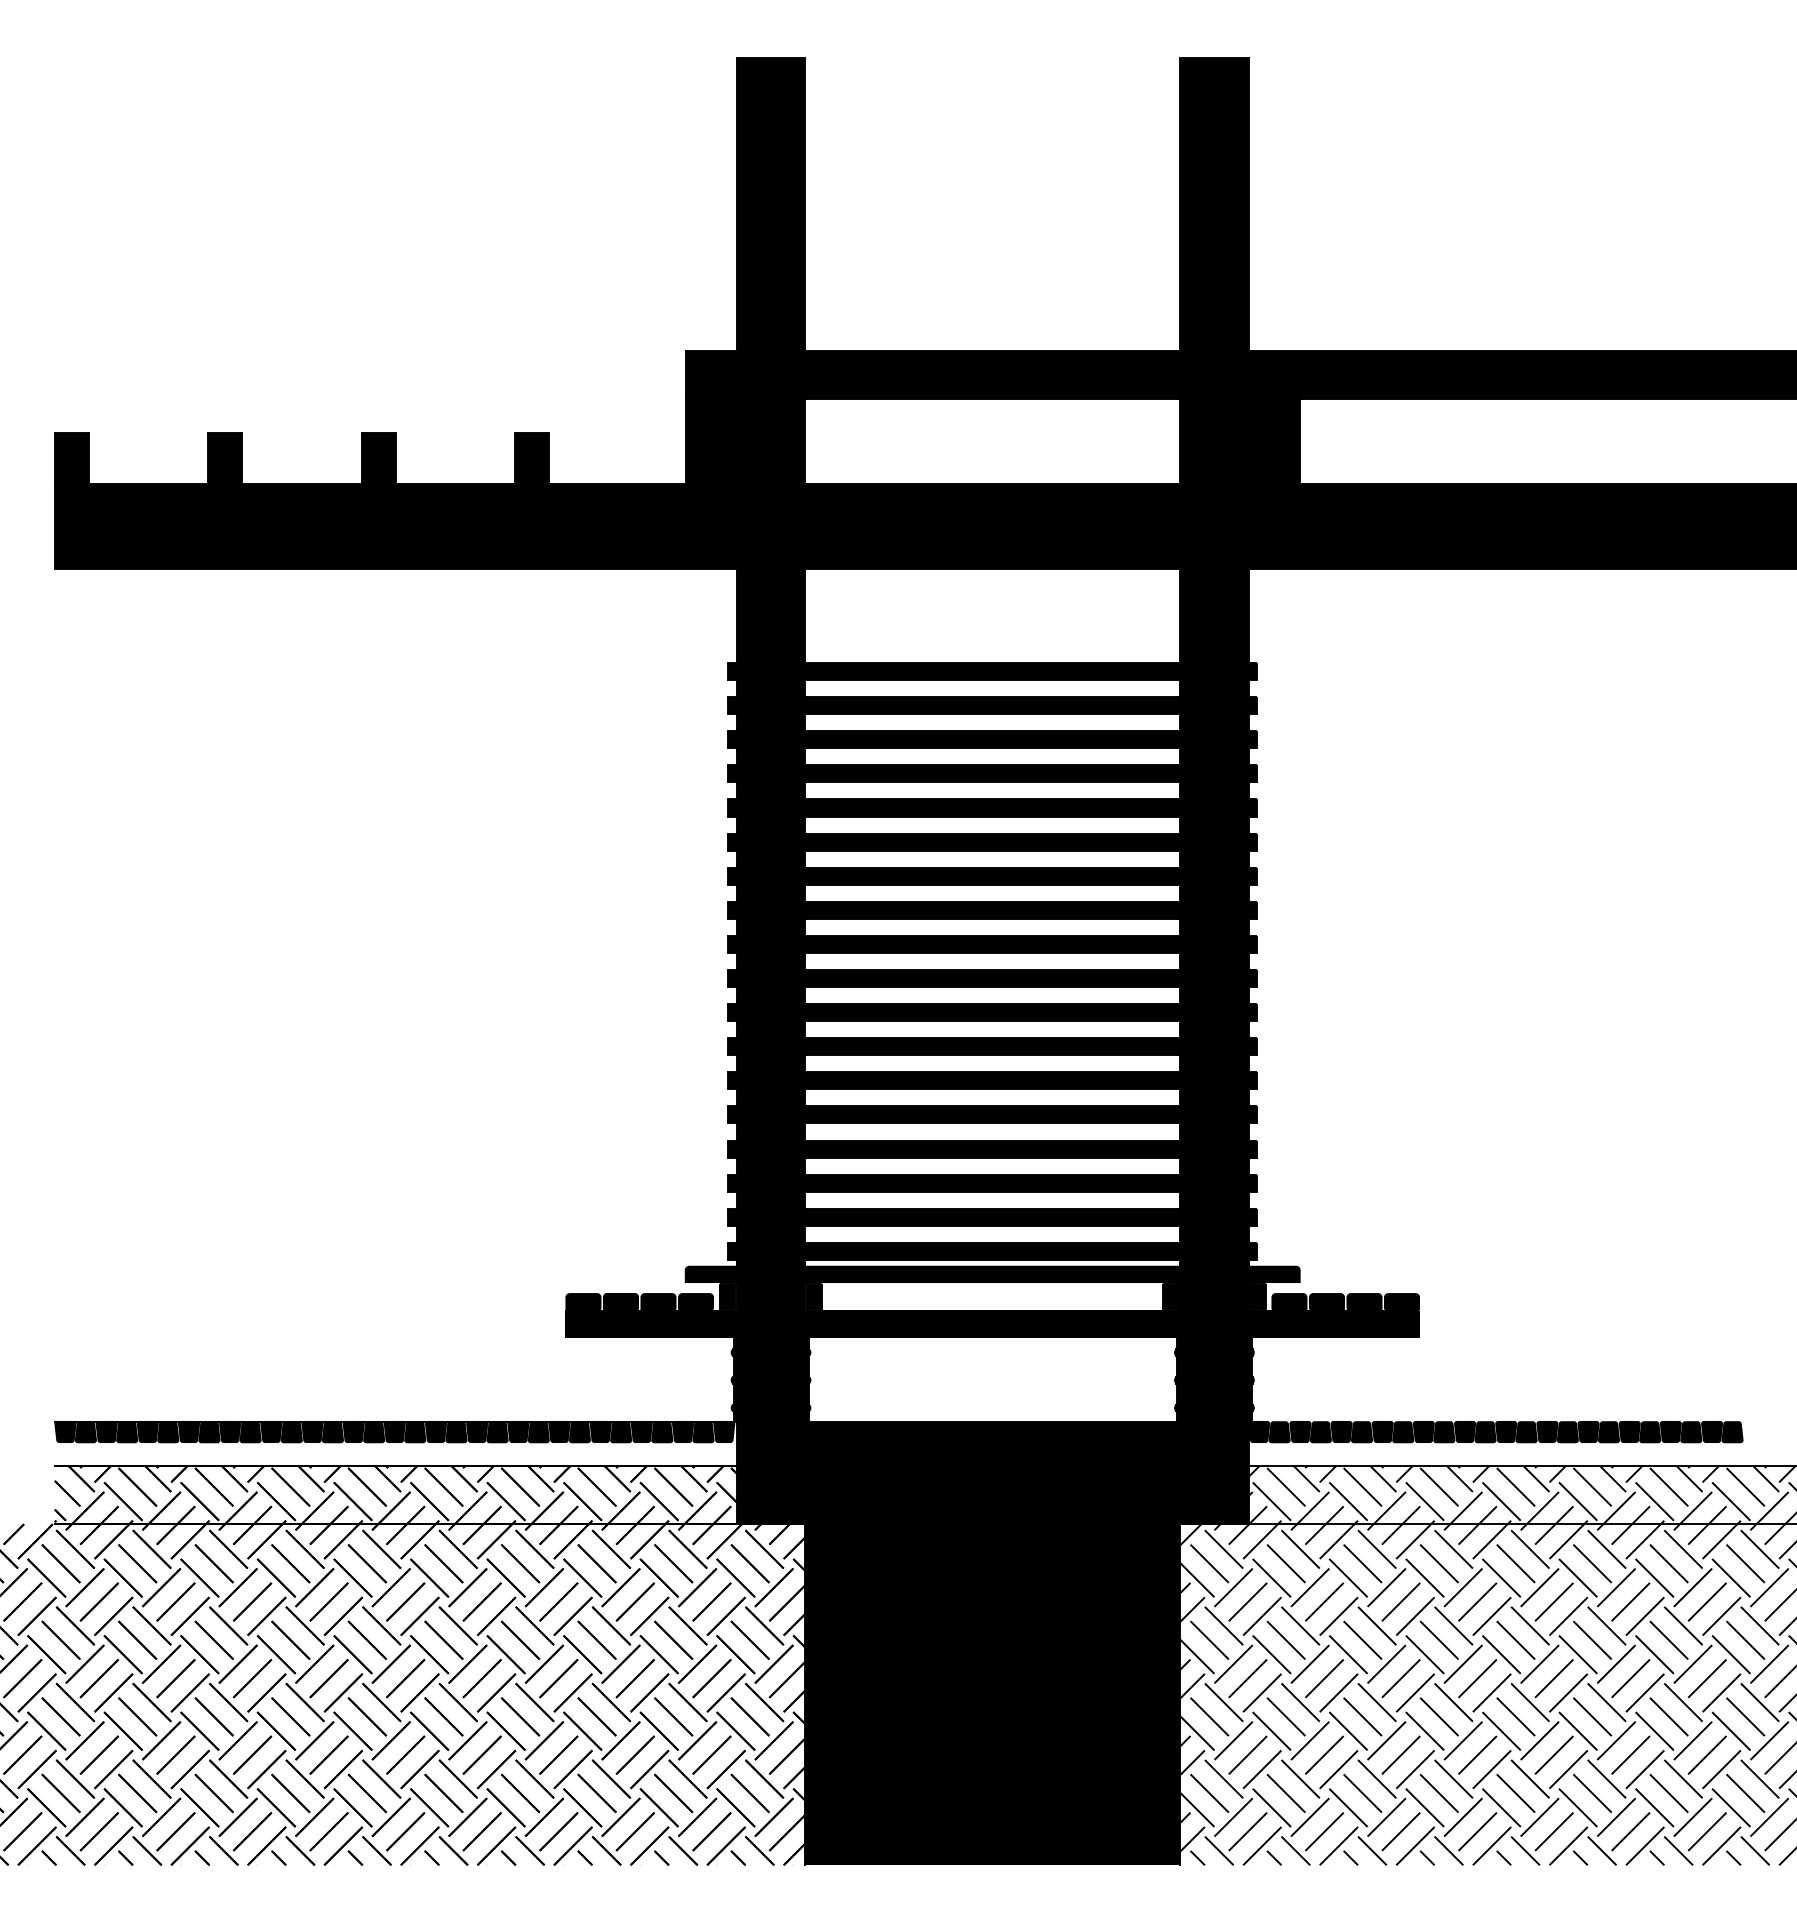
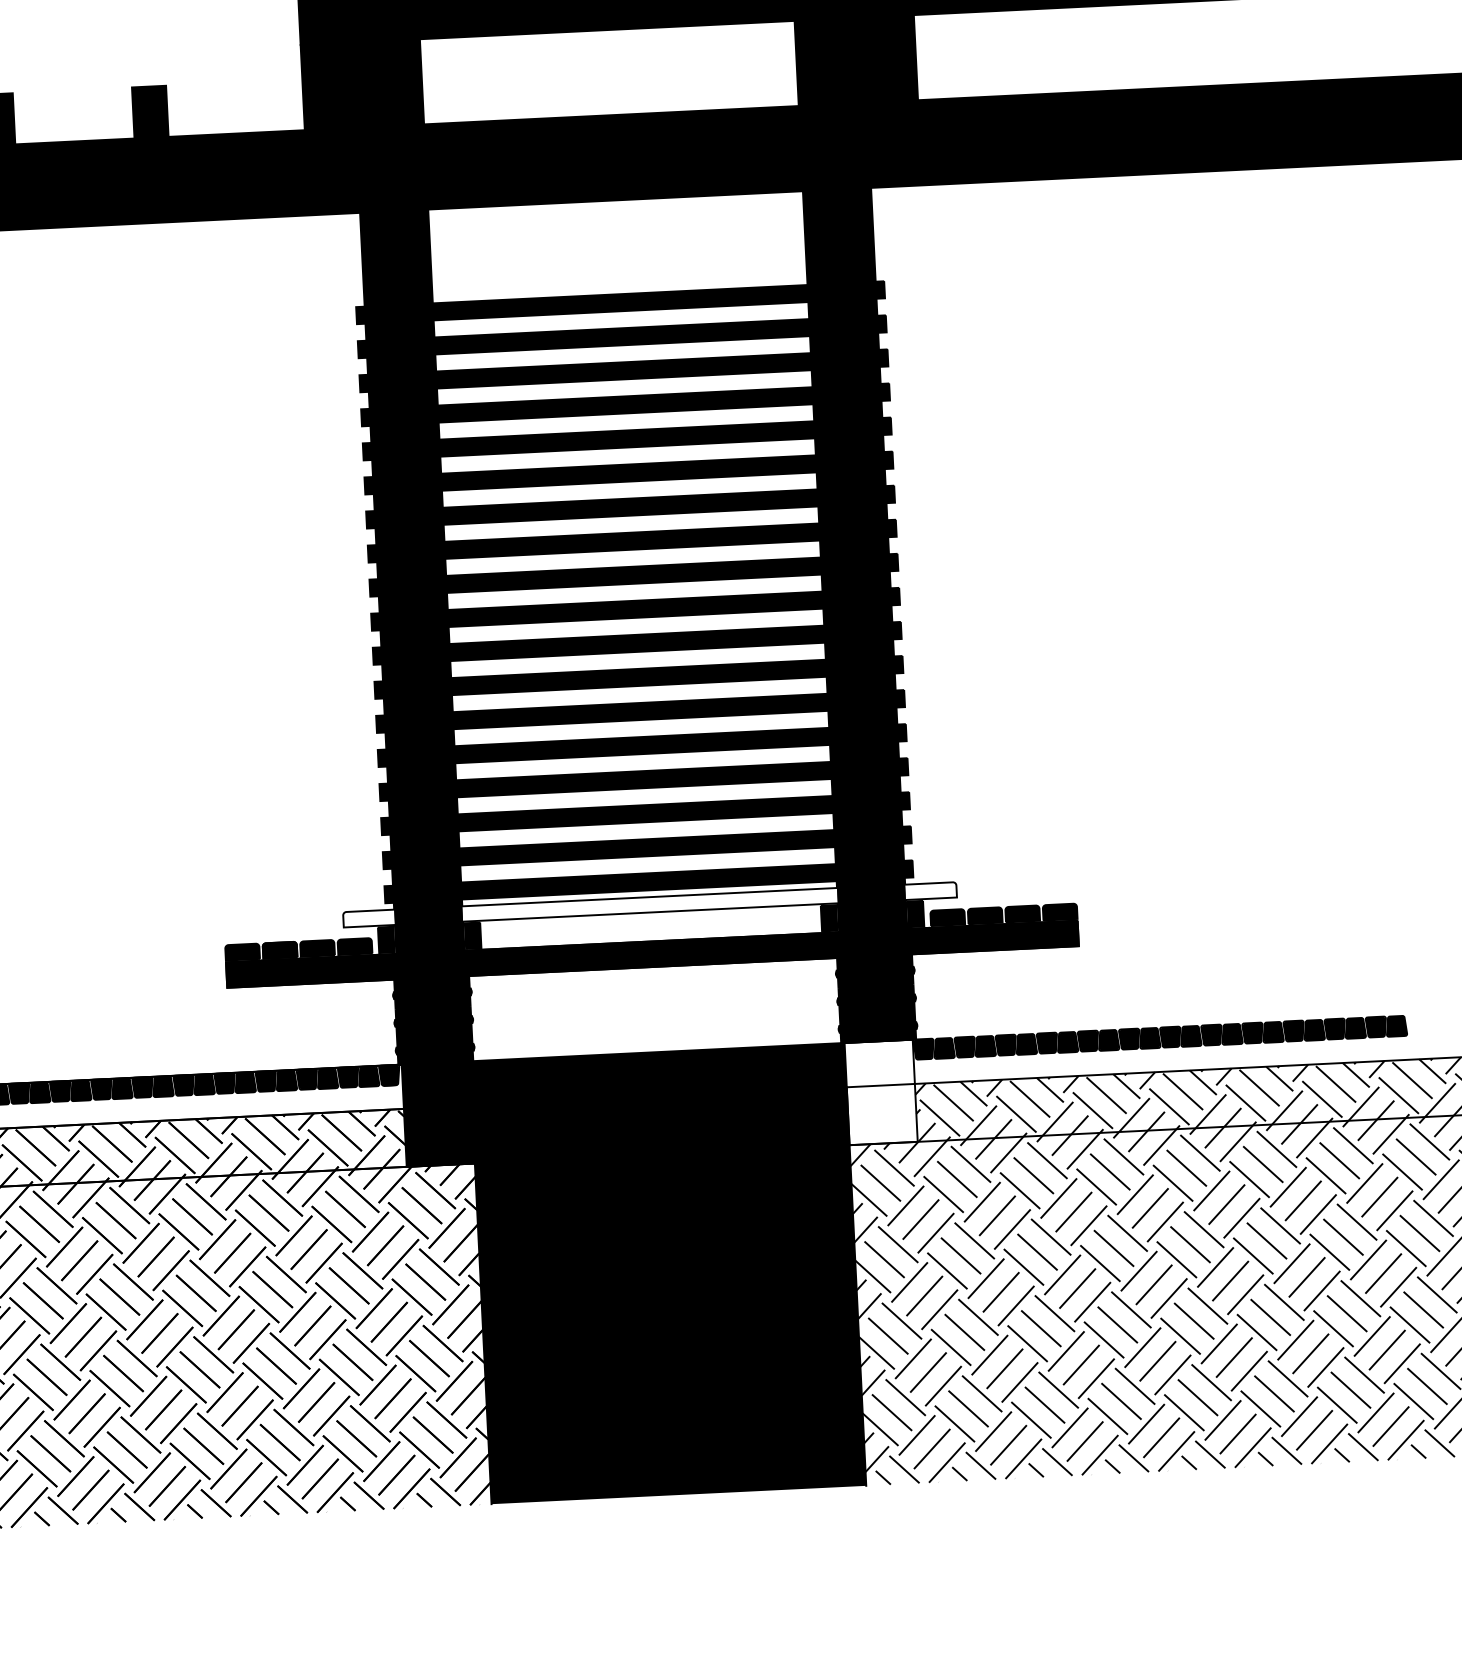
fill: (992, 1274) -> (649, 904), removed
fill: (1214, 1472) -> (881, 1091), removed

